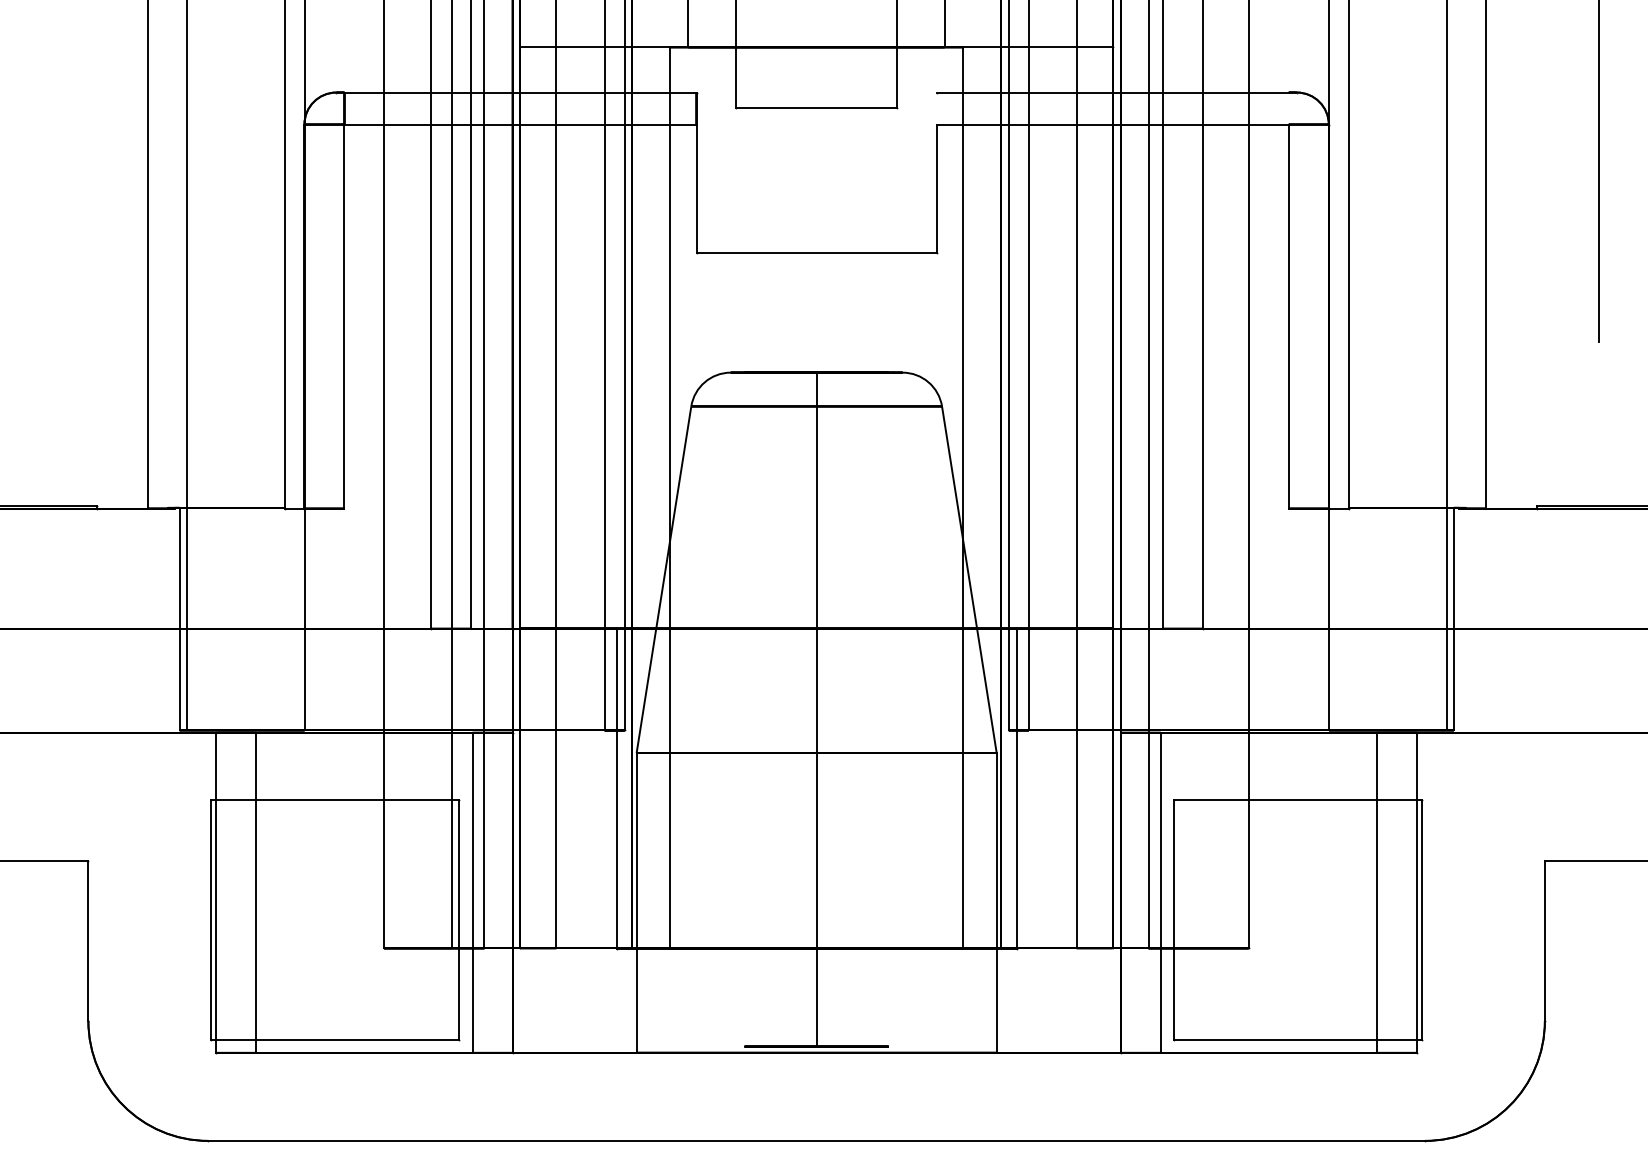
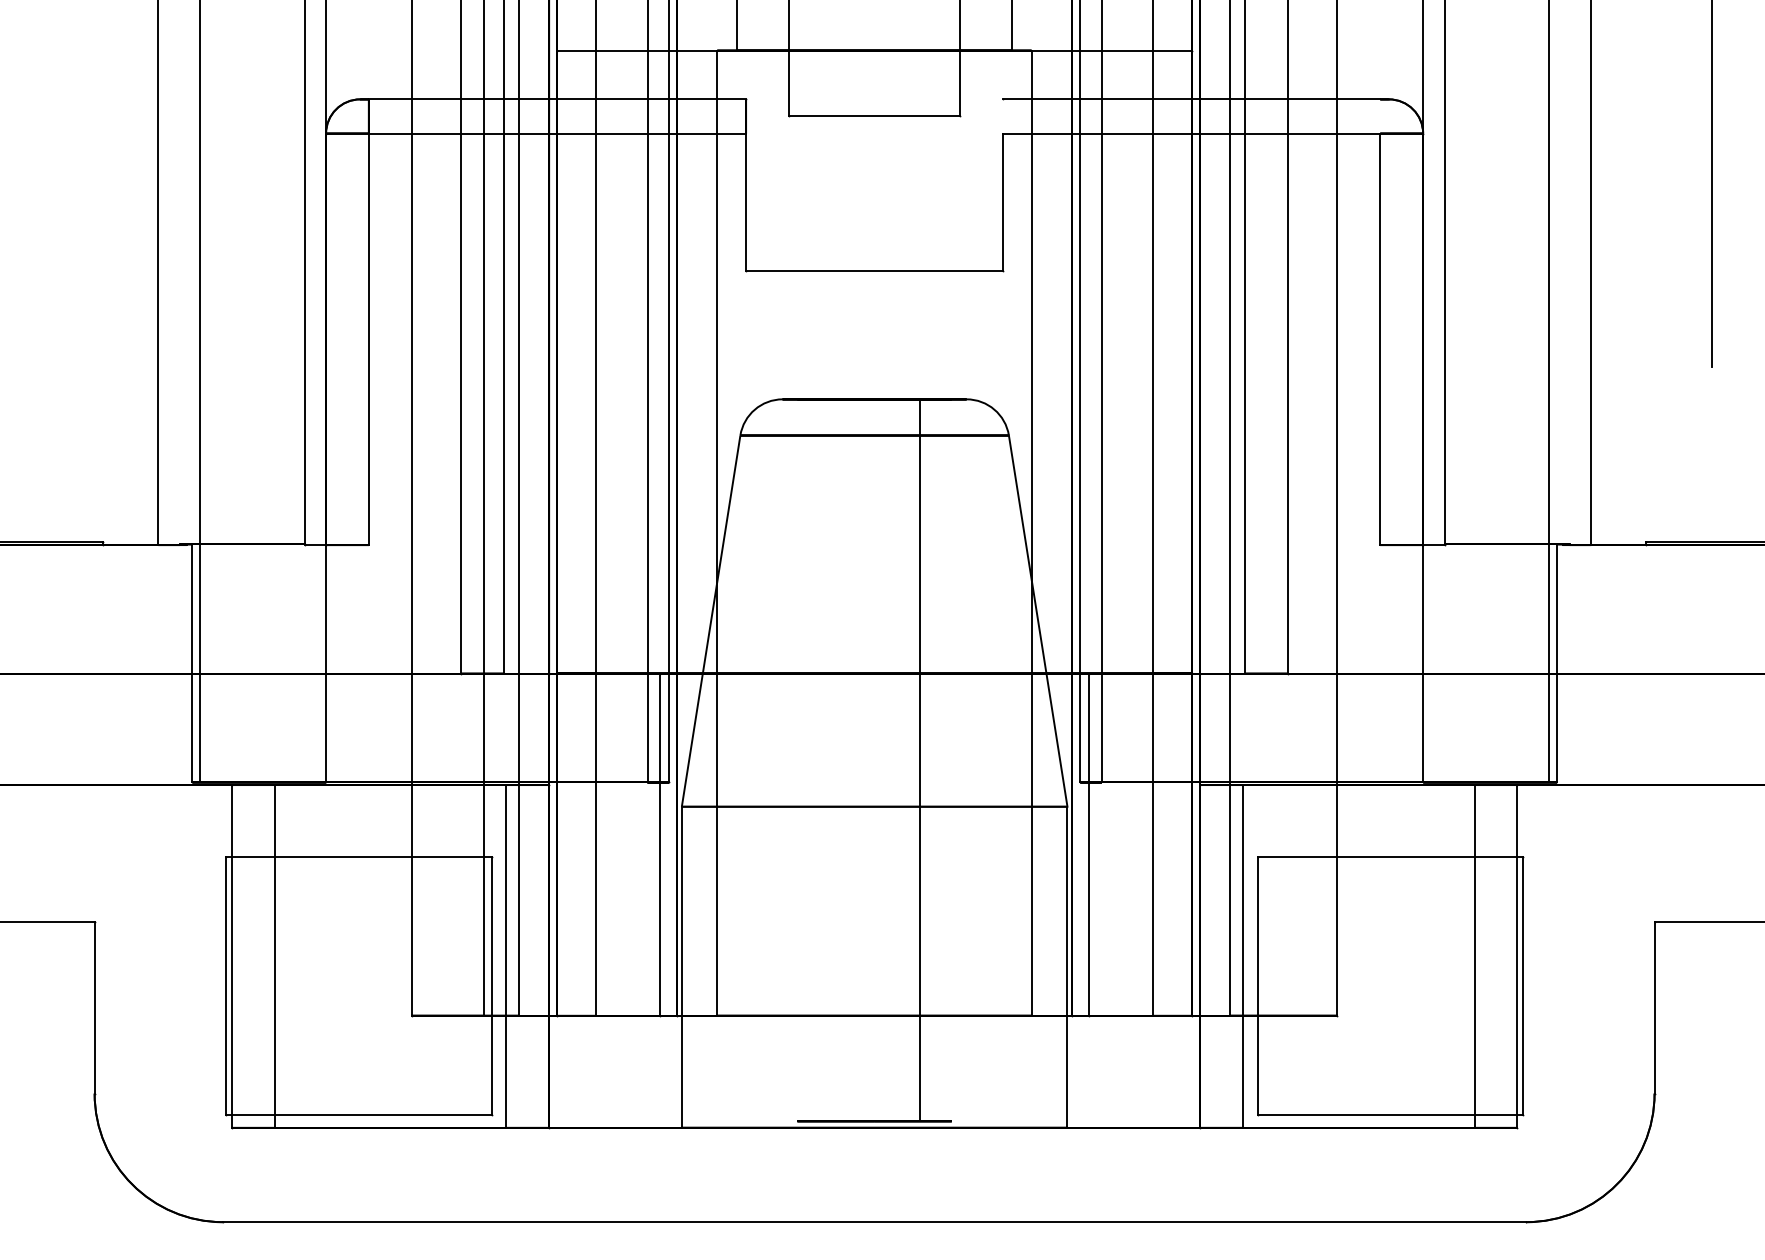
line: (816, 709) -> (919, 760), moved

